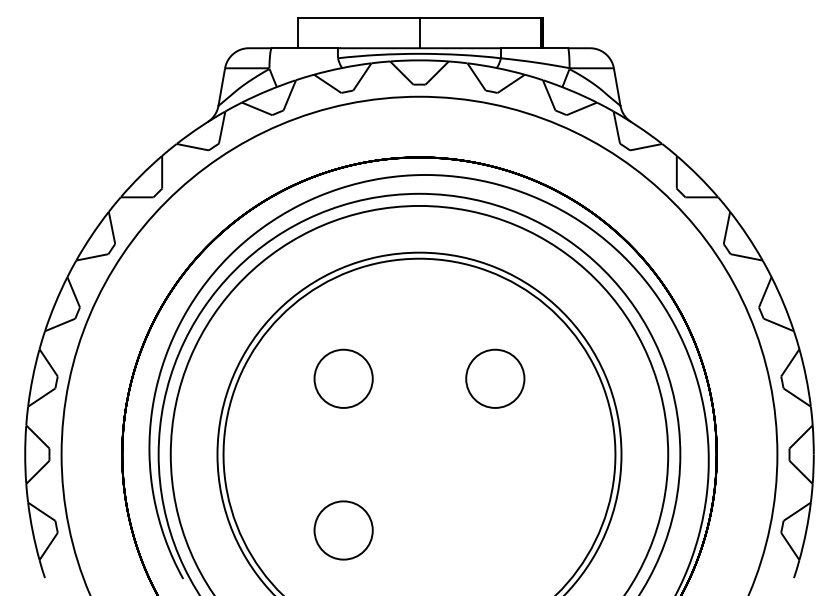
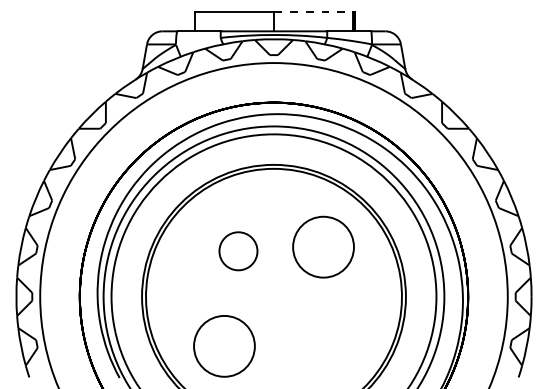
line: (479, 17) -> (313, 11), solid -> dashed
circle: (343, 379) -> (238, 251), moved
circle: (495, 379) -> (323, 247), size x1.6
circle: (343, 530) -> (224, 346), size x1.6

